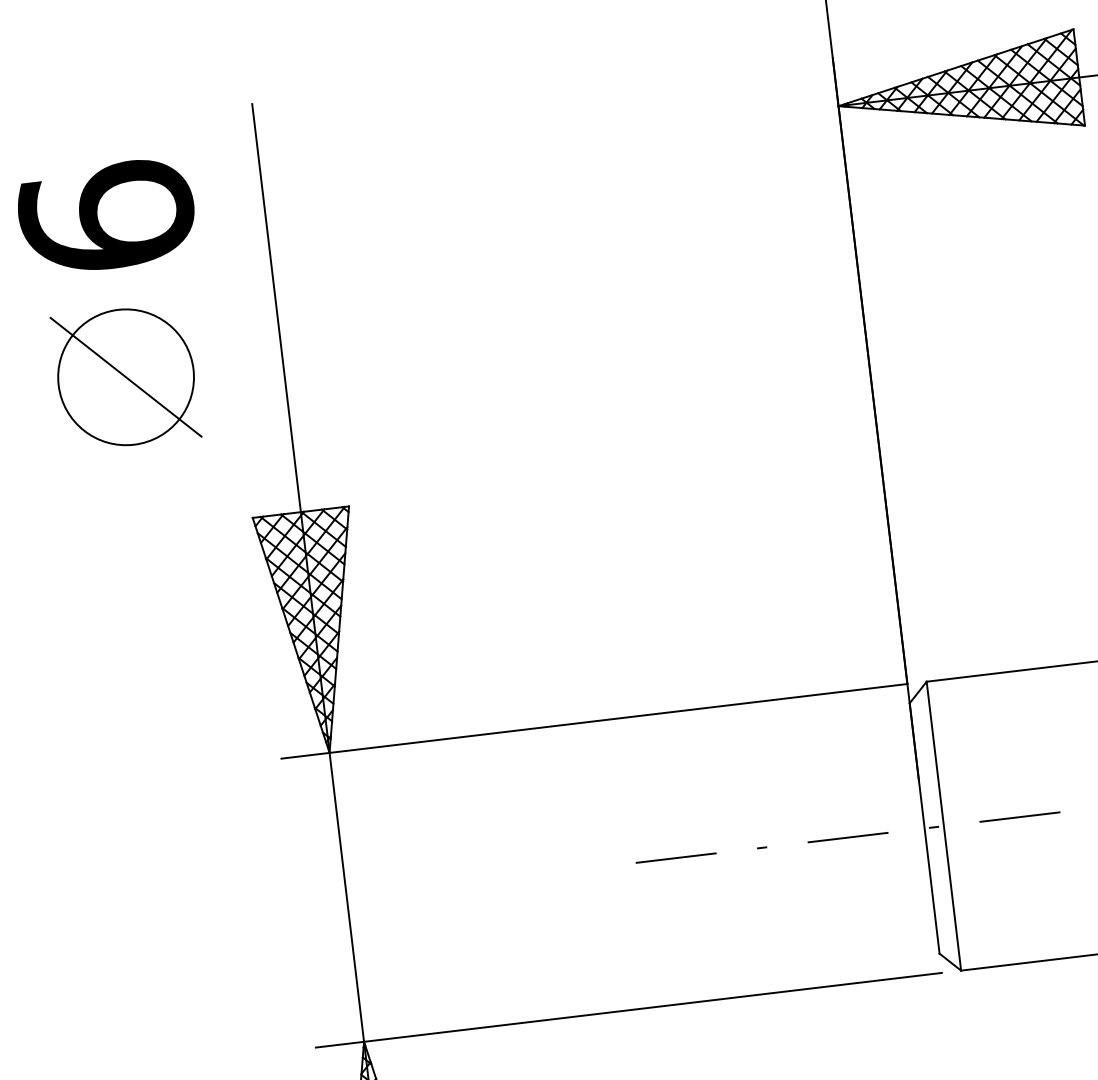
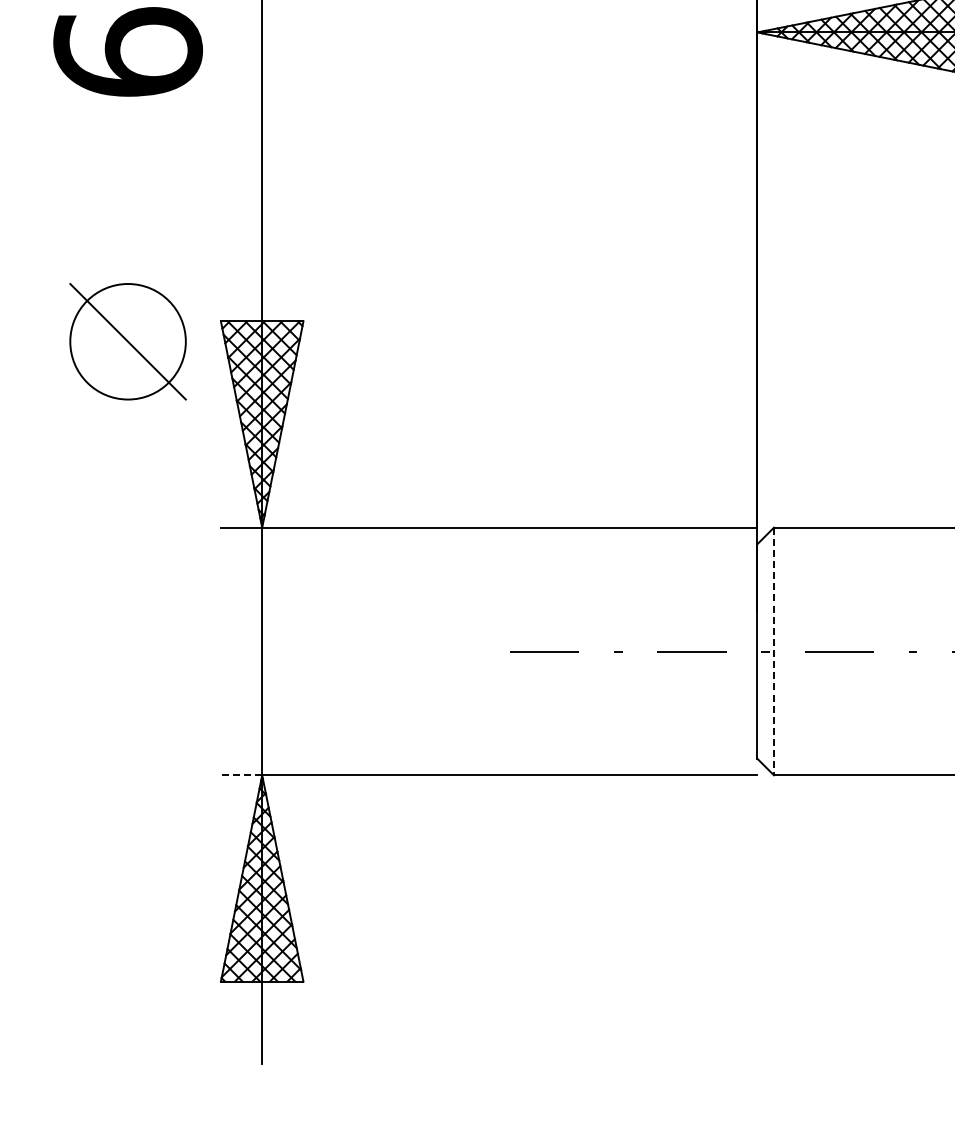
part: (125, 377) -> (127, 341), moved
line: (943, 826) -> (773, 651), solid -> dashed
line: (339, 1044) -> (241, 775), solid -> dashed

